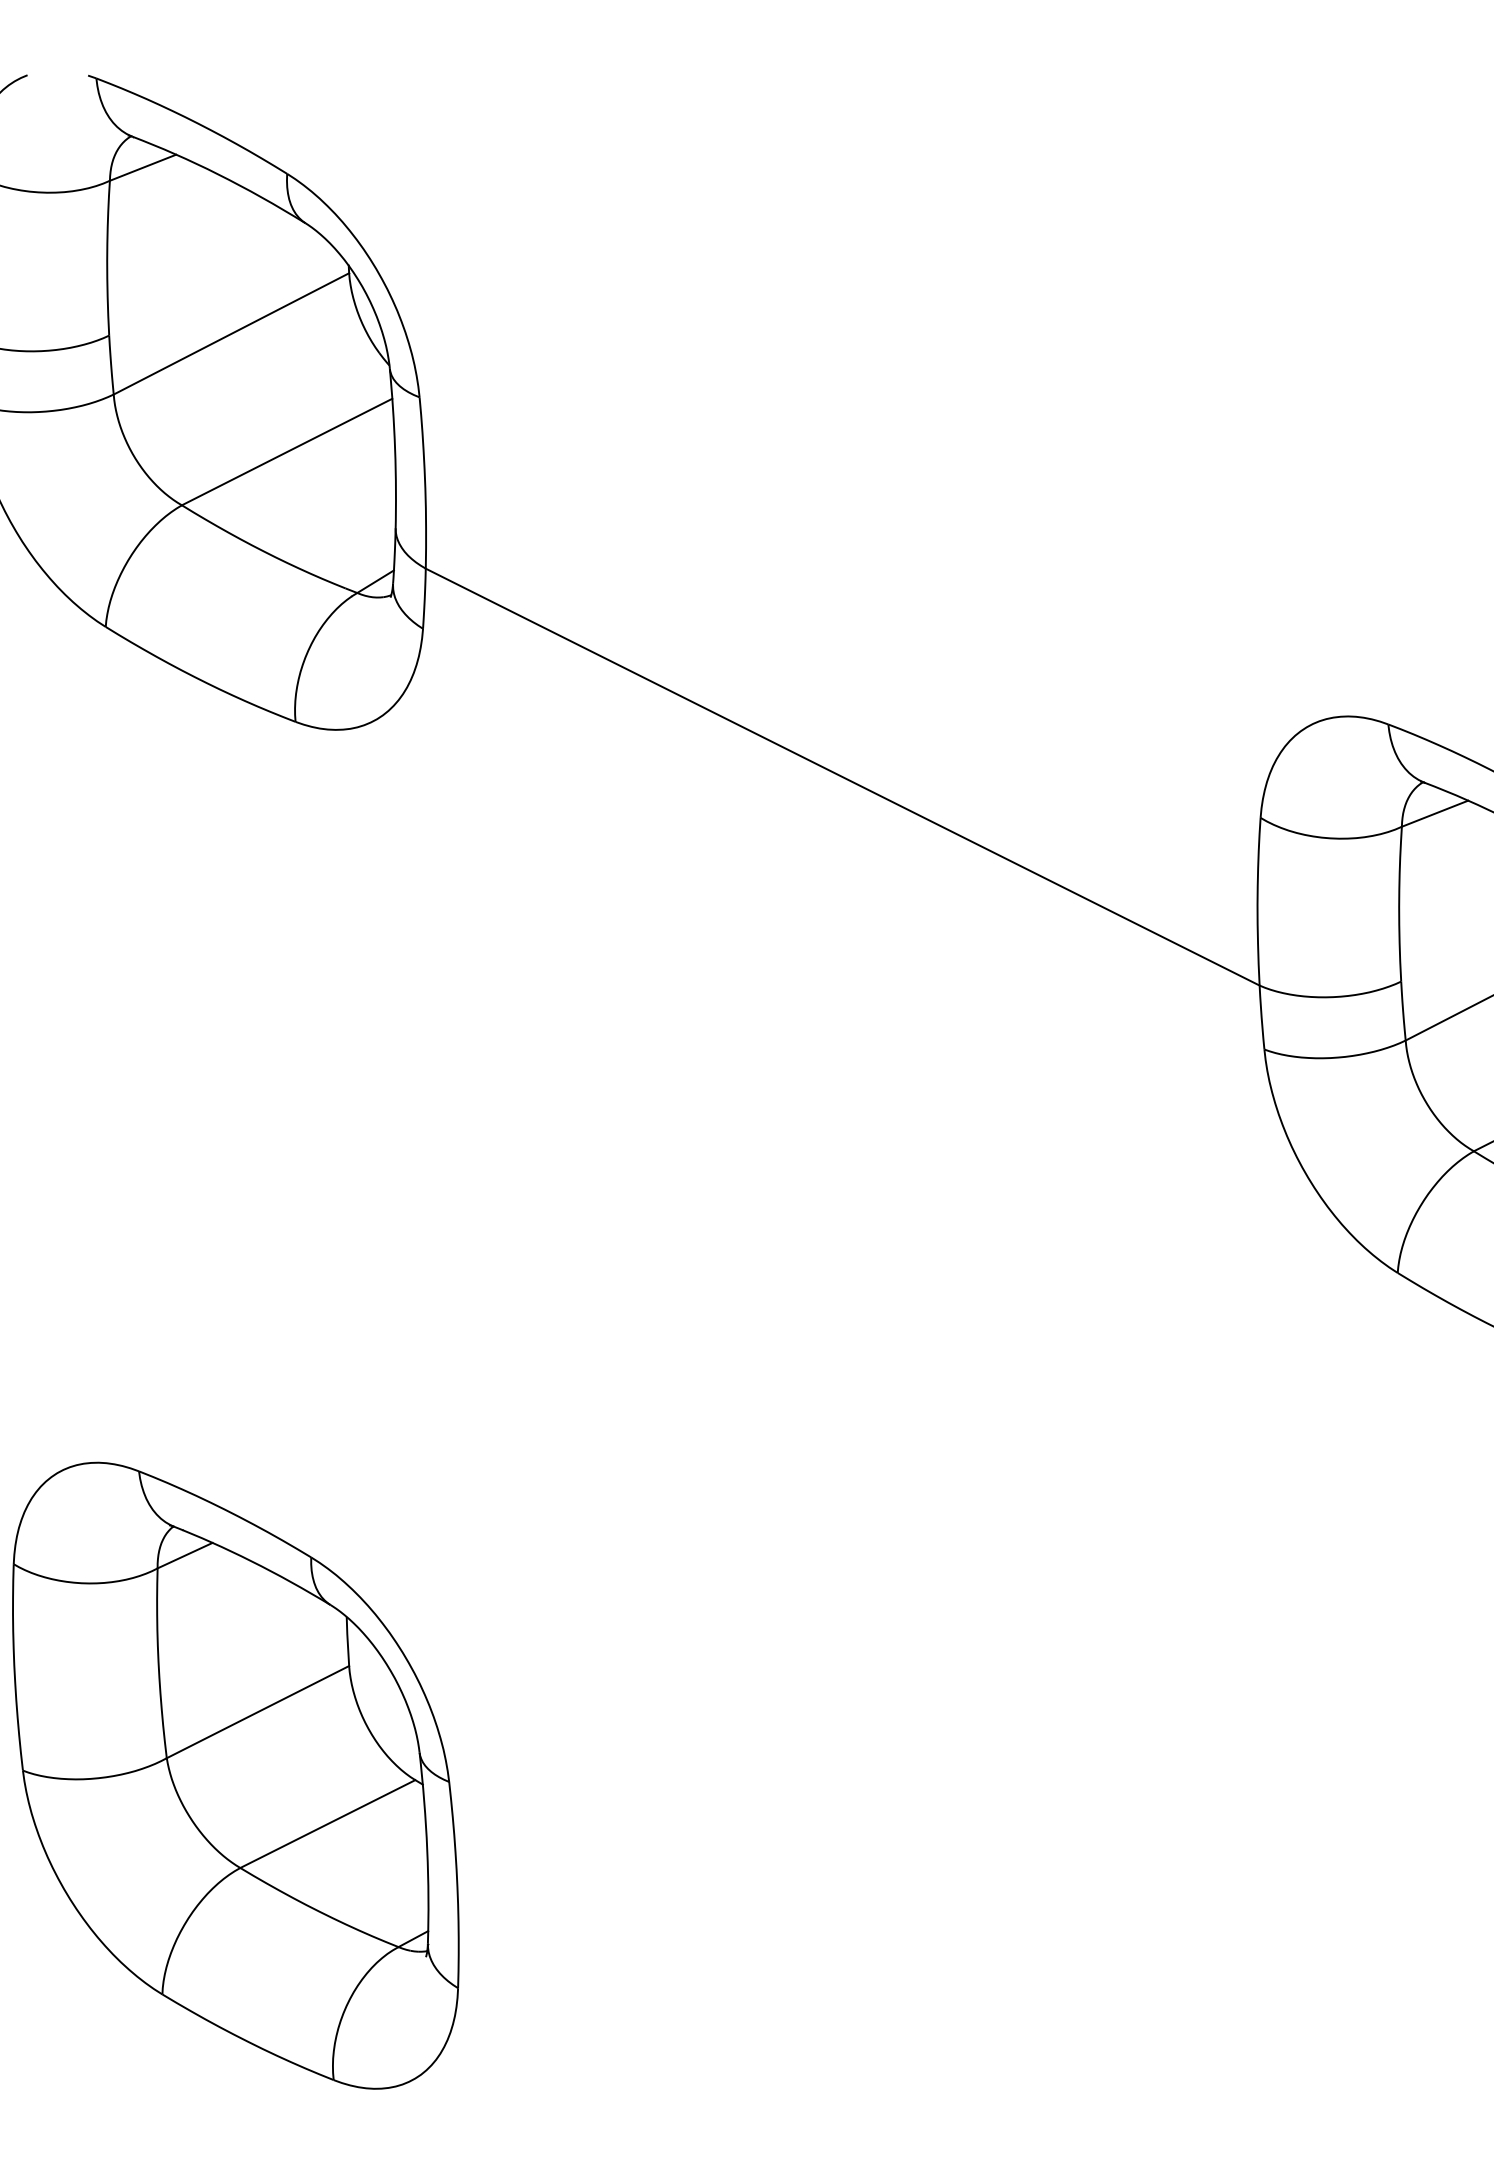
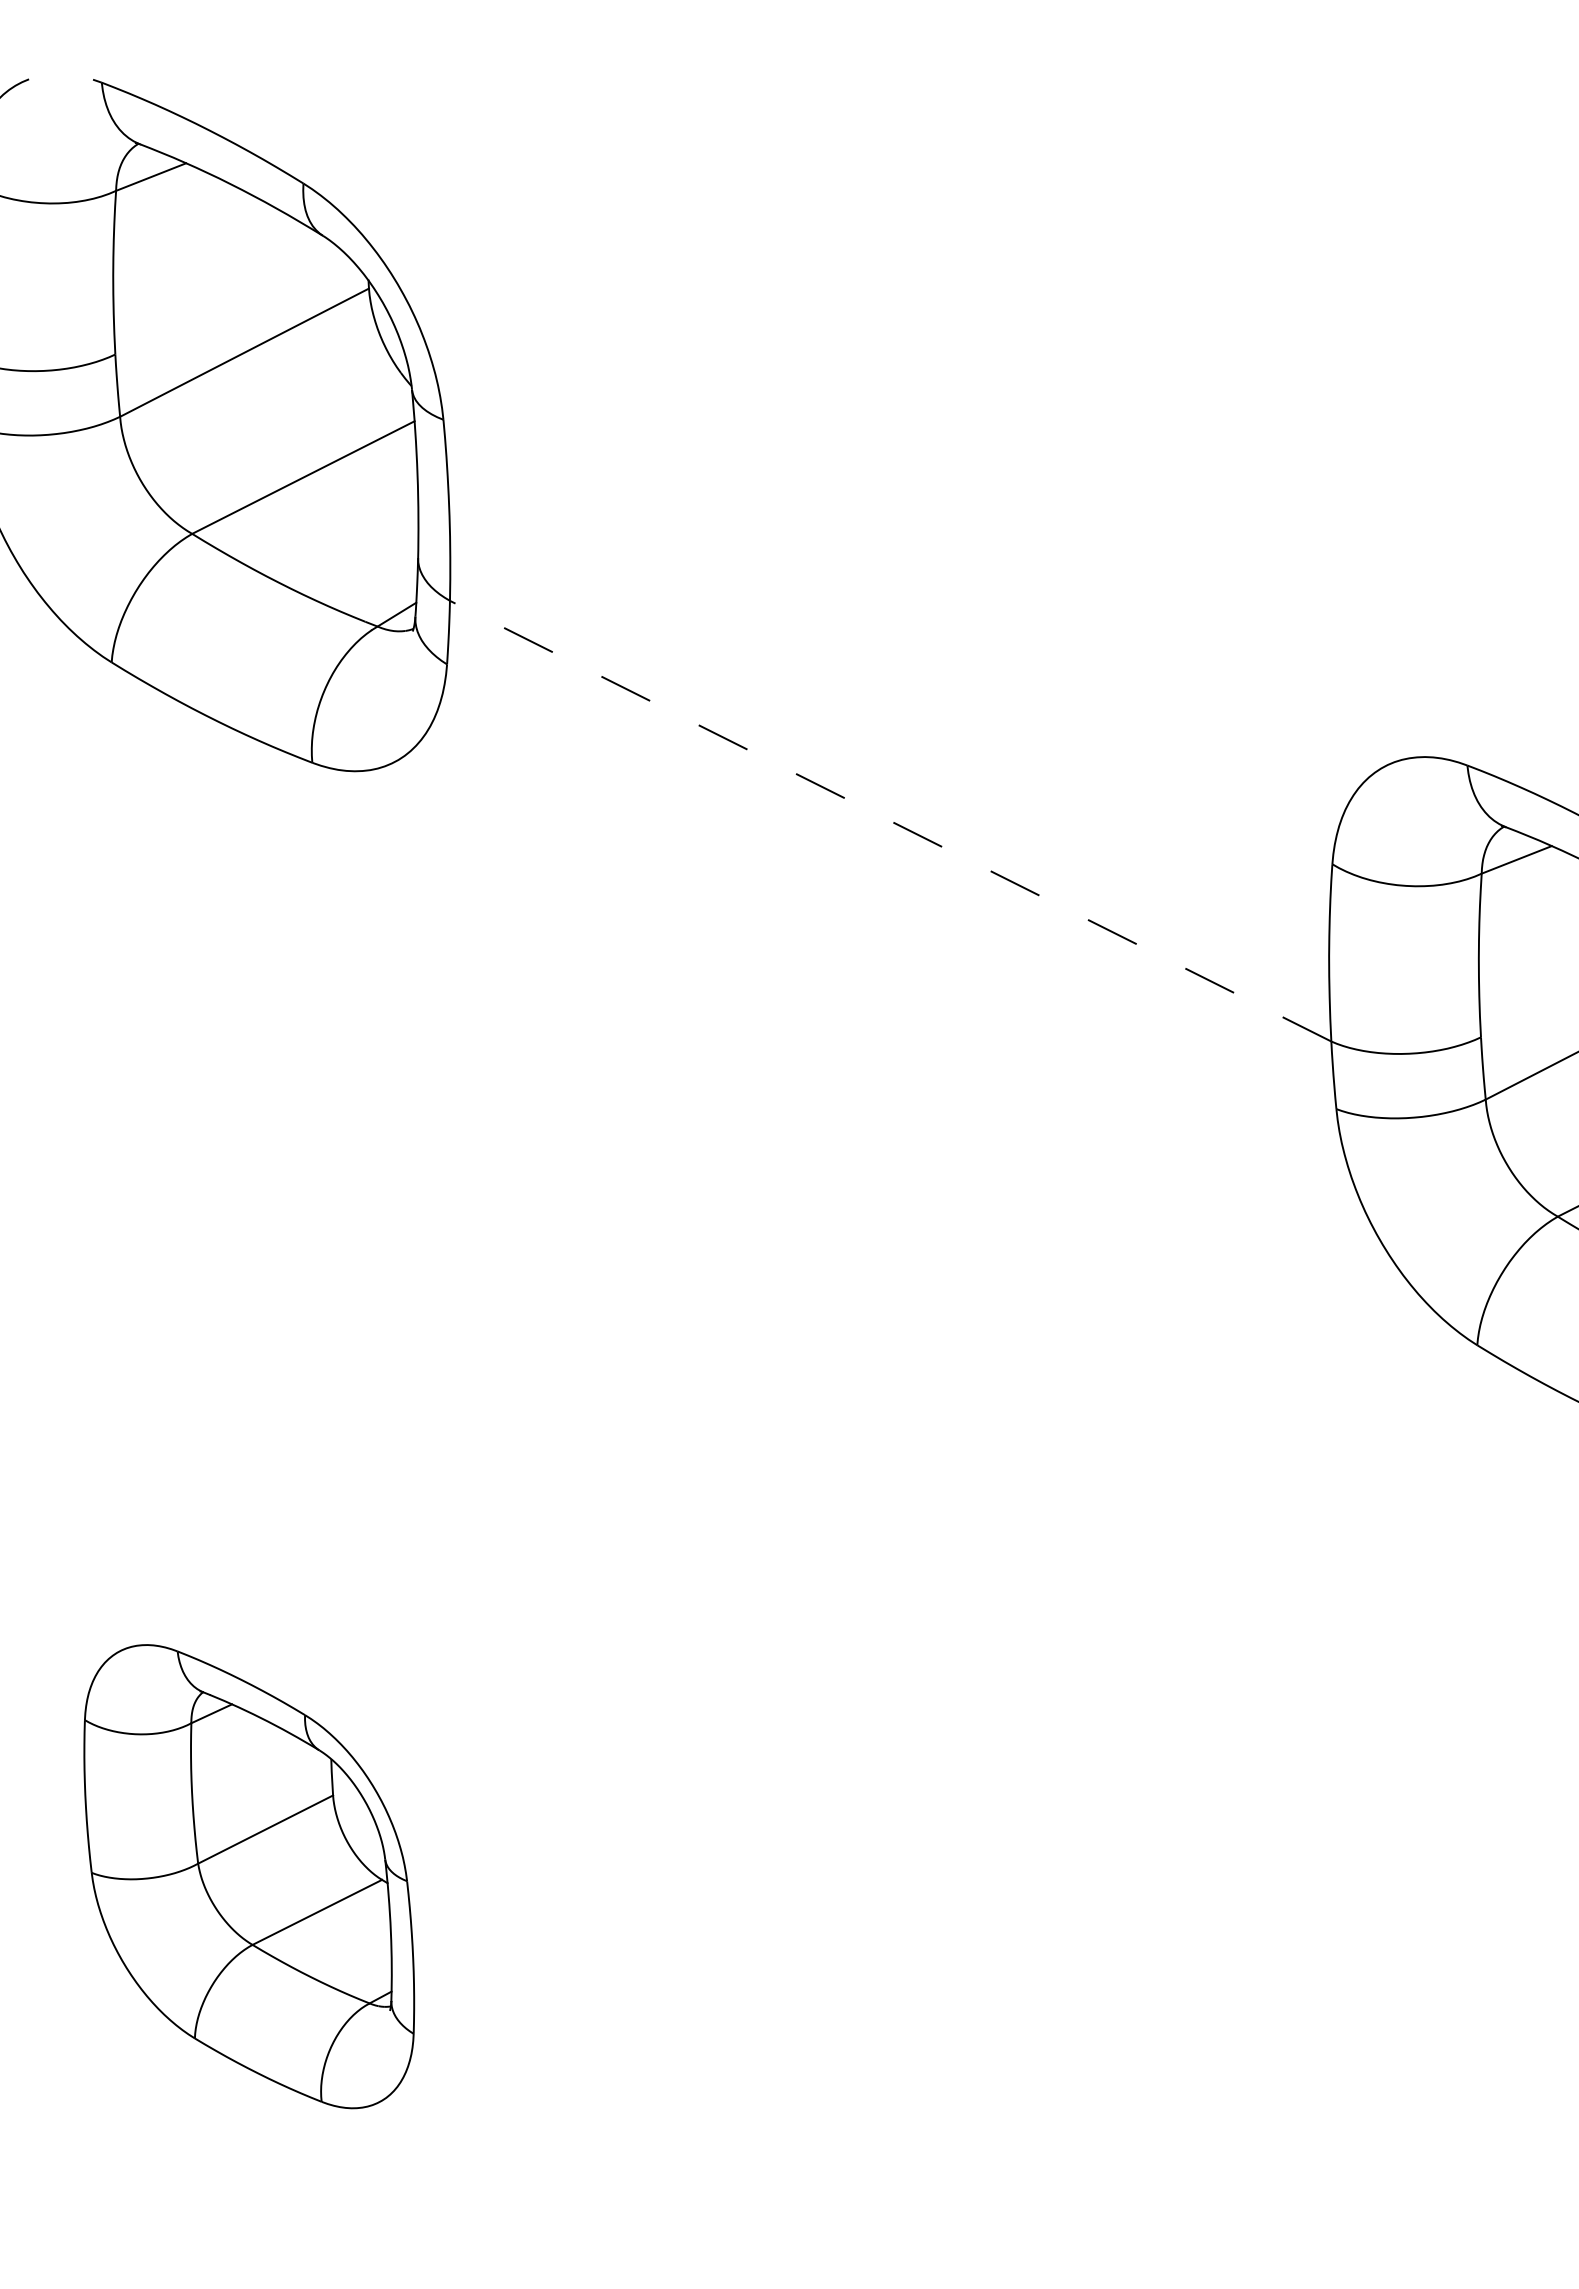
line: (842, 776) -> (890, 820), solid -> dashed
part: (235, 1775) -> (248, 1876), size x0.7

